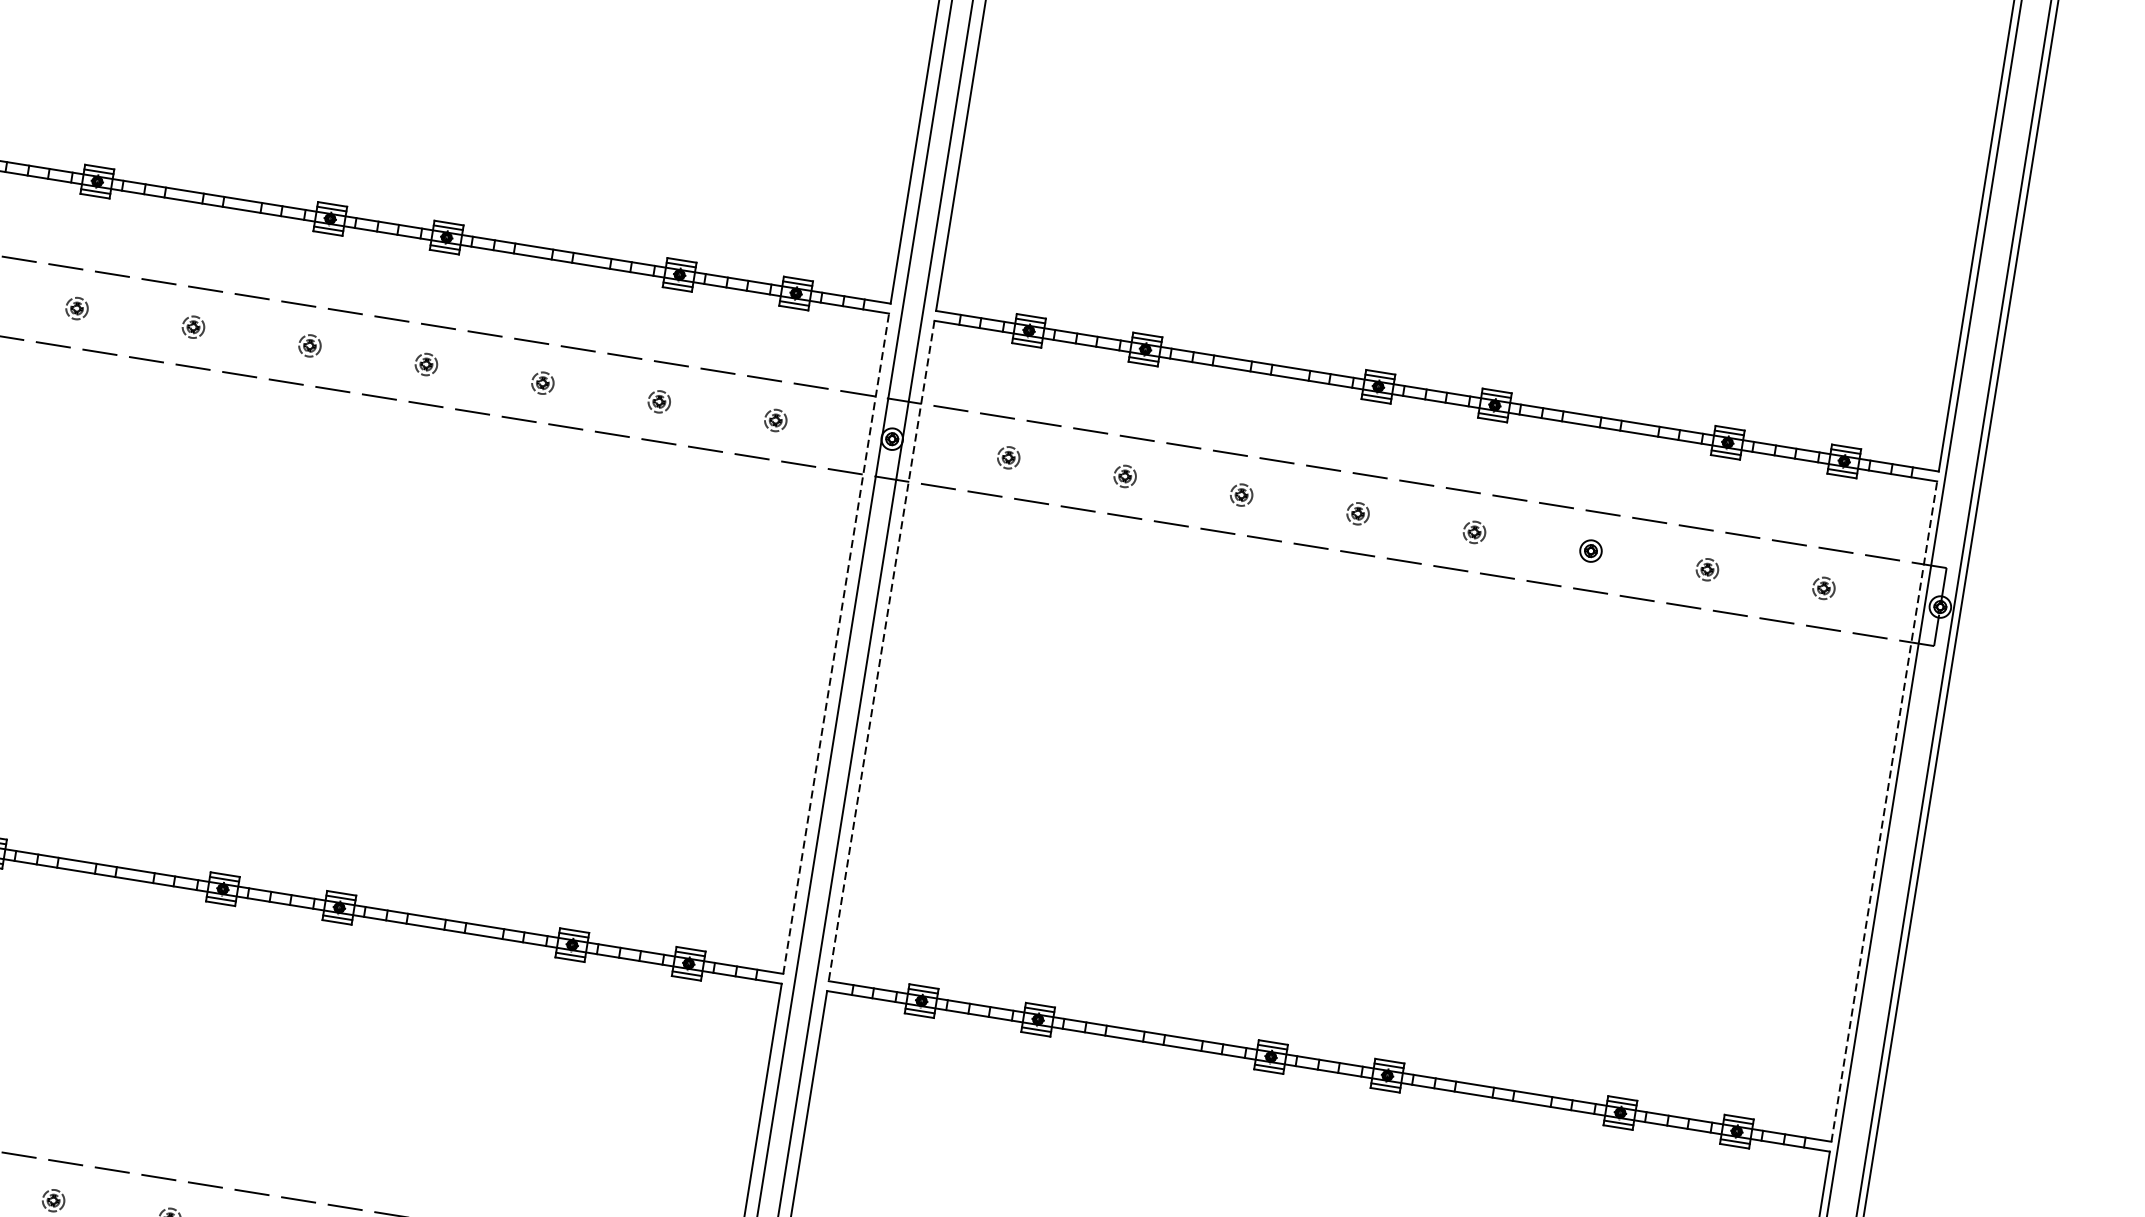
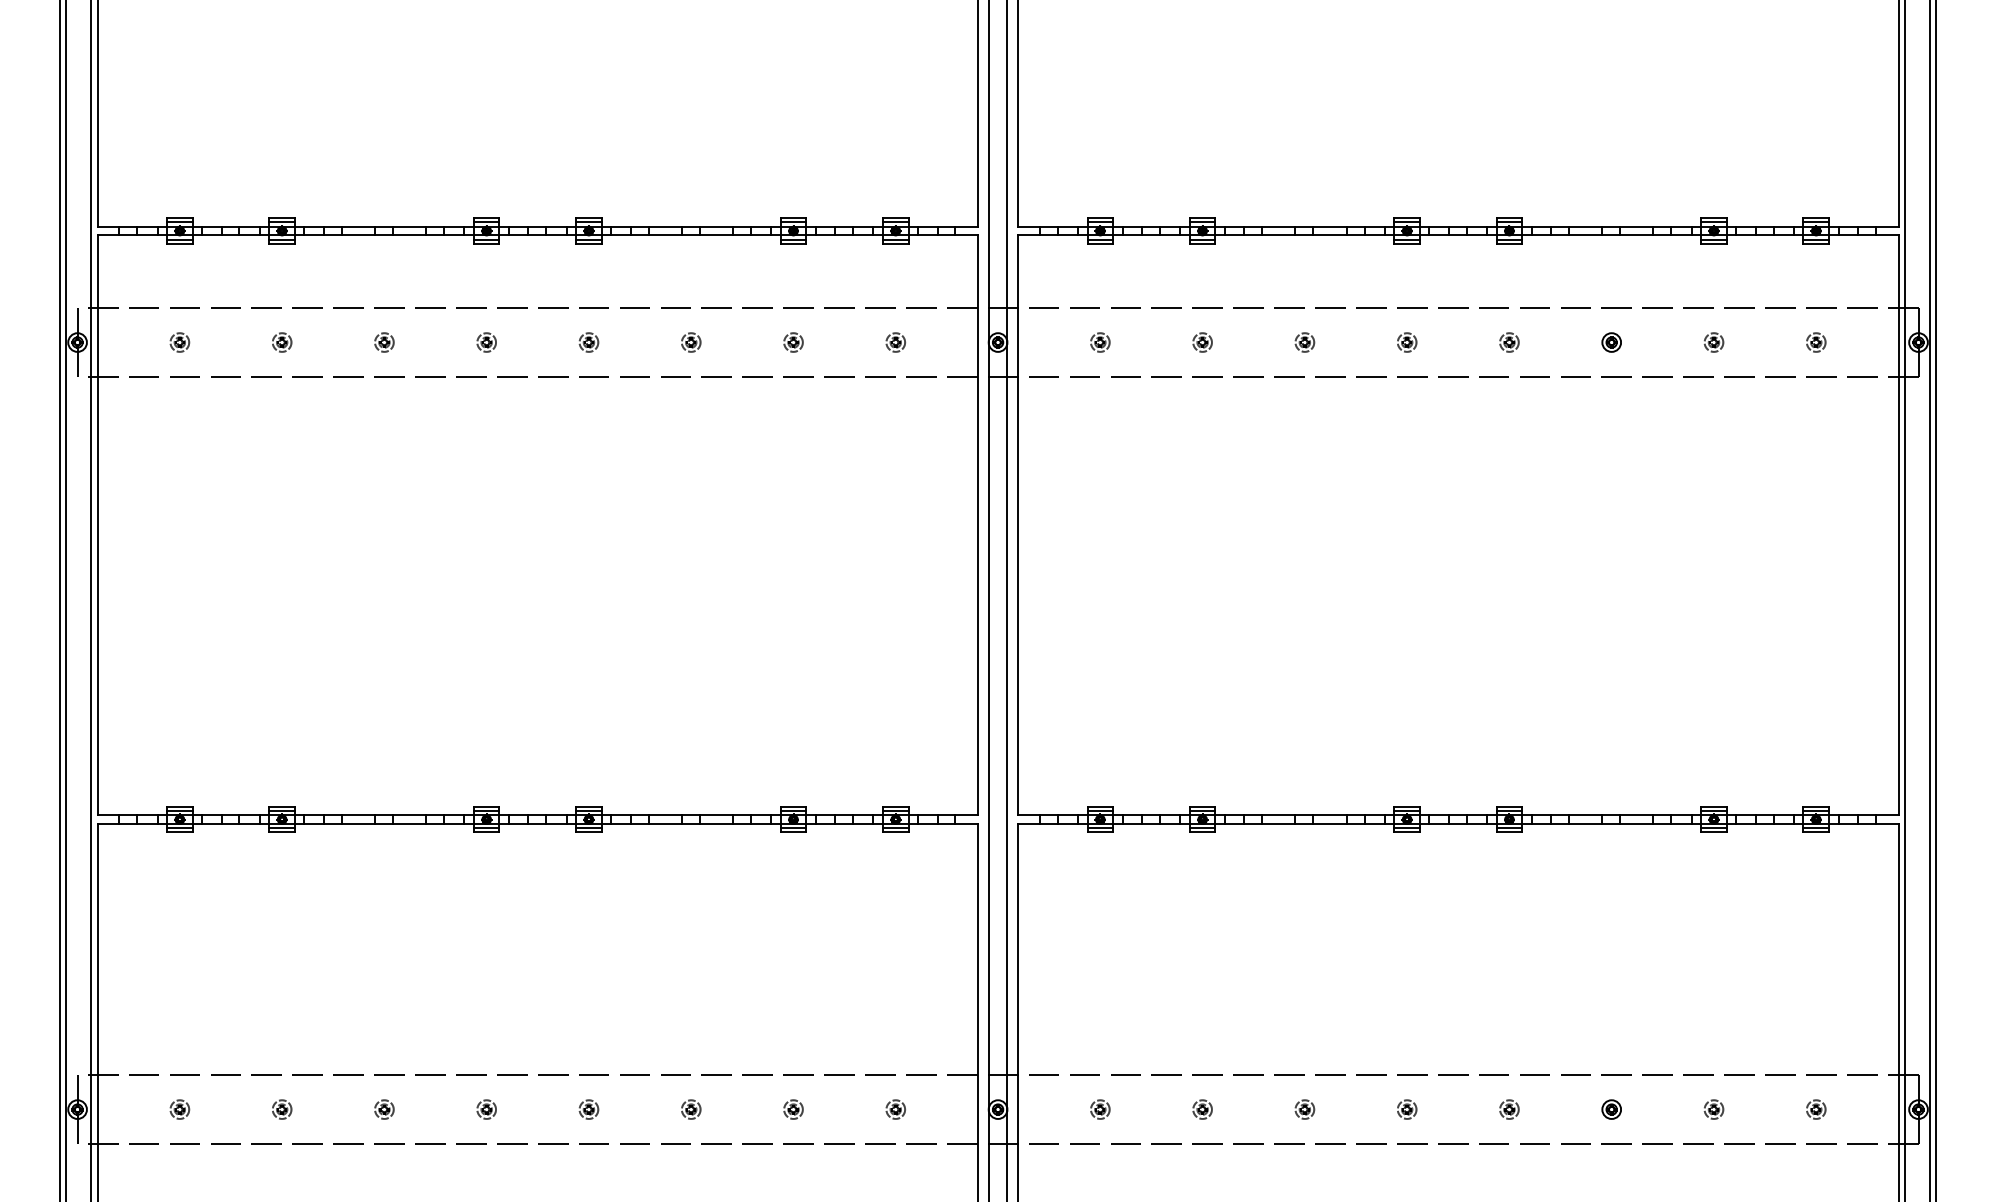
line: (836, 643) -> (978, 525), dashed -> solid
line: (882, 651) -> (1018, 525), dashed -> solid
line: (1884, 811) -> (1898, 525), dashed -> solid

